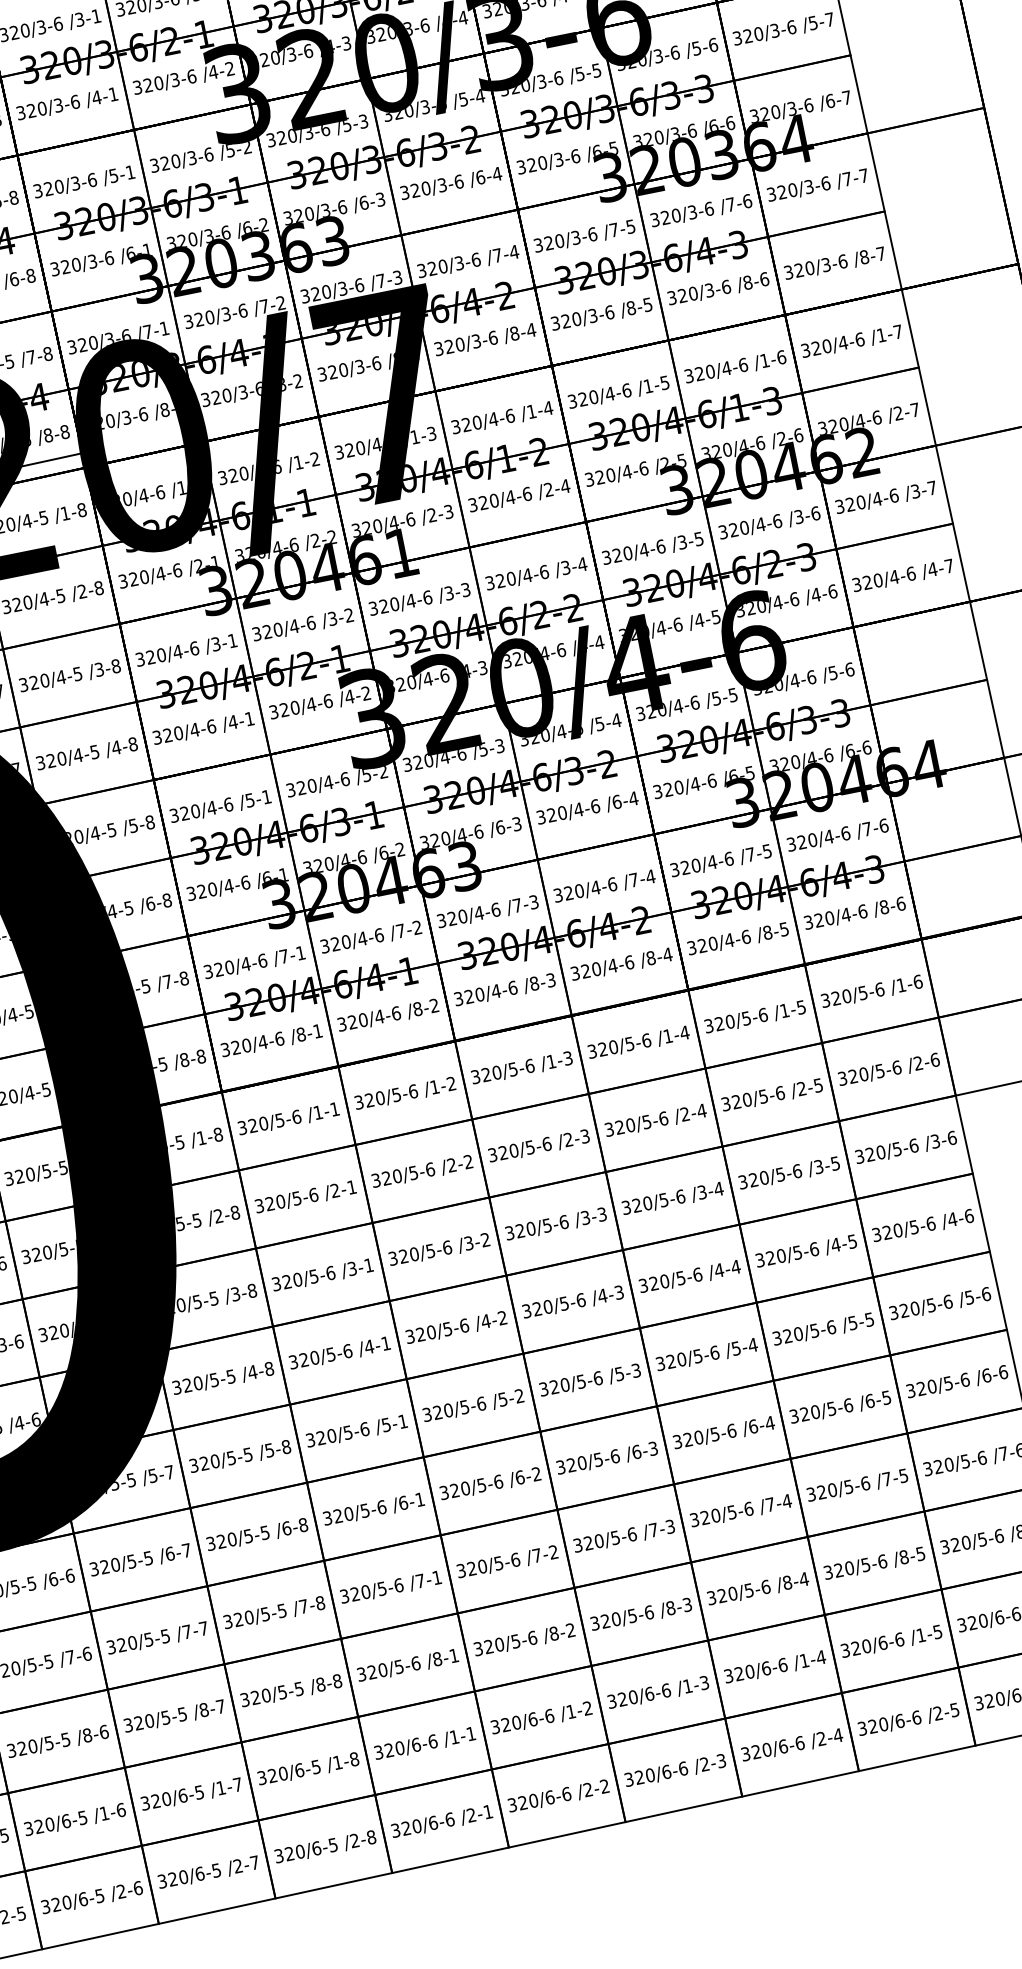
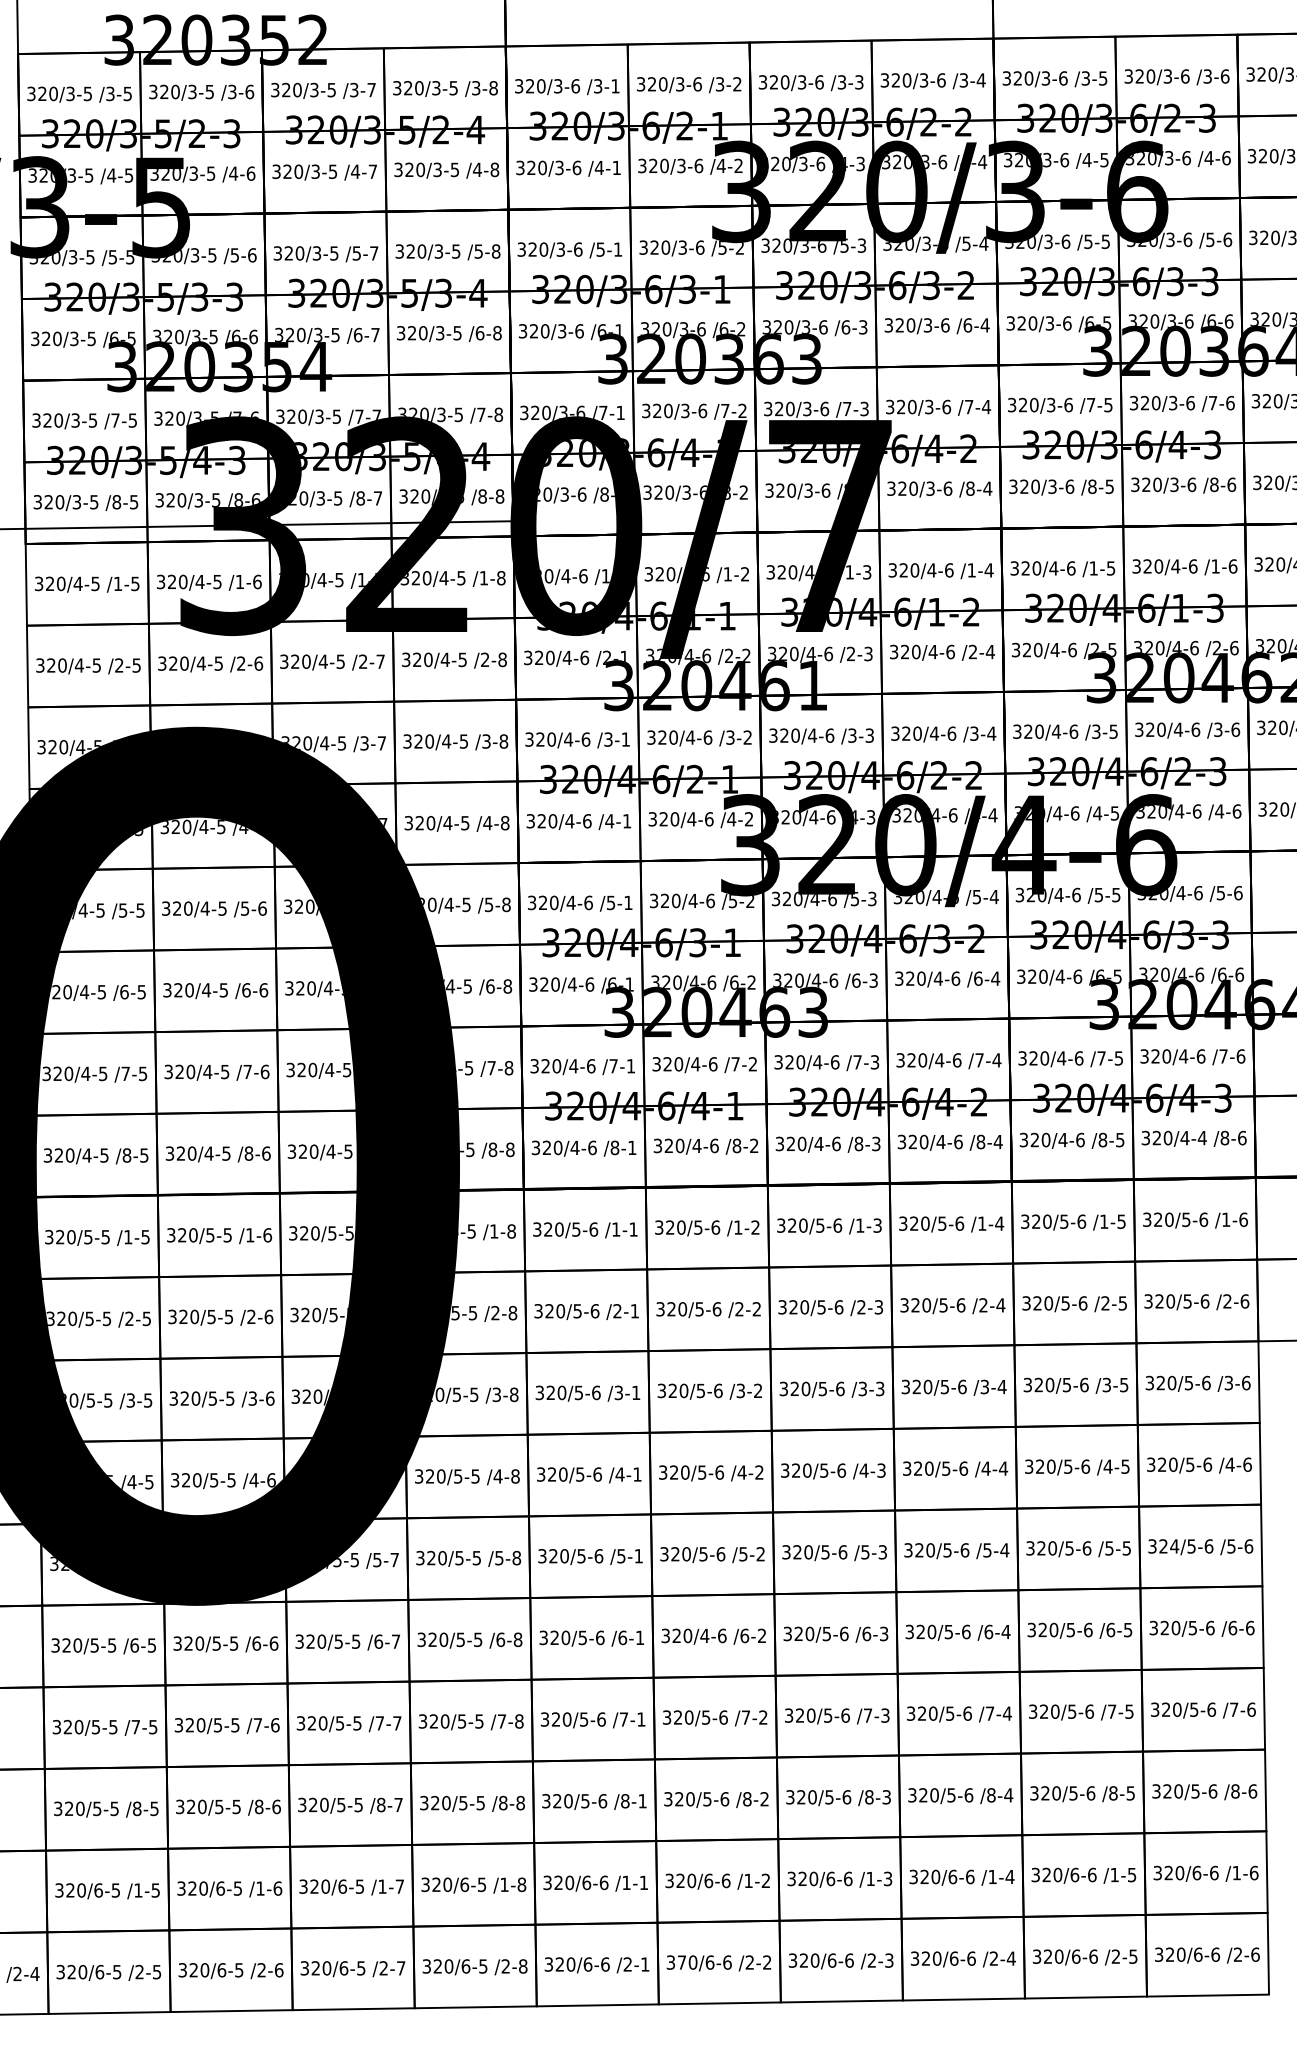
text: (861, 911) -> (1201, 1137), 320/4-6 -> 320/4-4
text: (914, 1308) -> (1174, 1546), 320/5-6 -> 324/5-6
text: (481, 1484) -> (704, 1635), 320/5-6 -> 320/4-6
text: (522, 1802) -> (681, 1962), 320/6-6 -> 370/6-6

